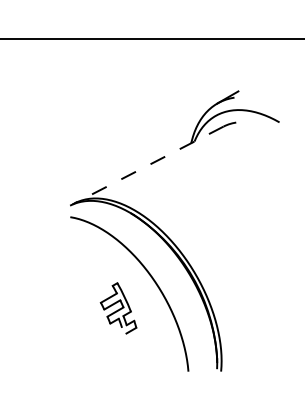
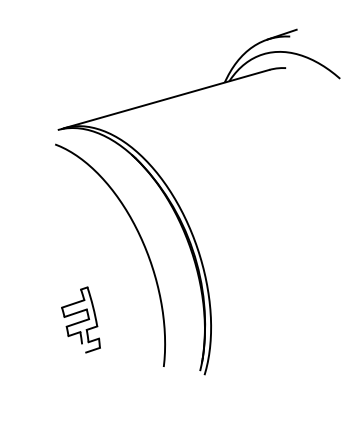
line: (149, 164) -> (167, 98), dashed -> solid
part: (118, 308) -> (82, 319), moved

